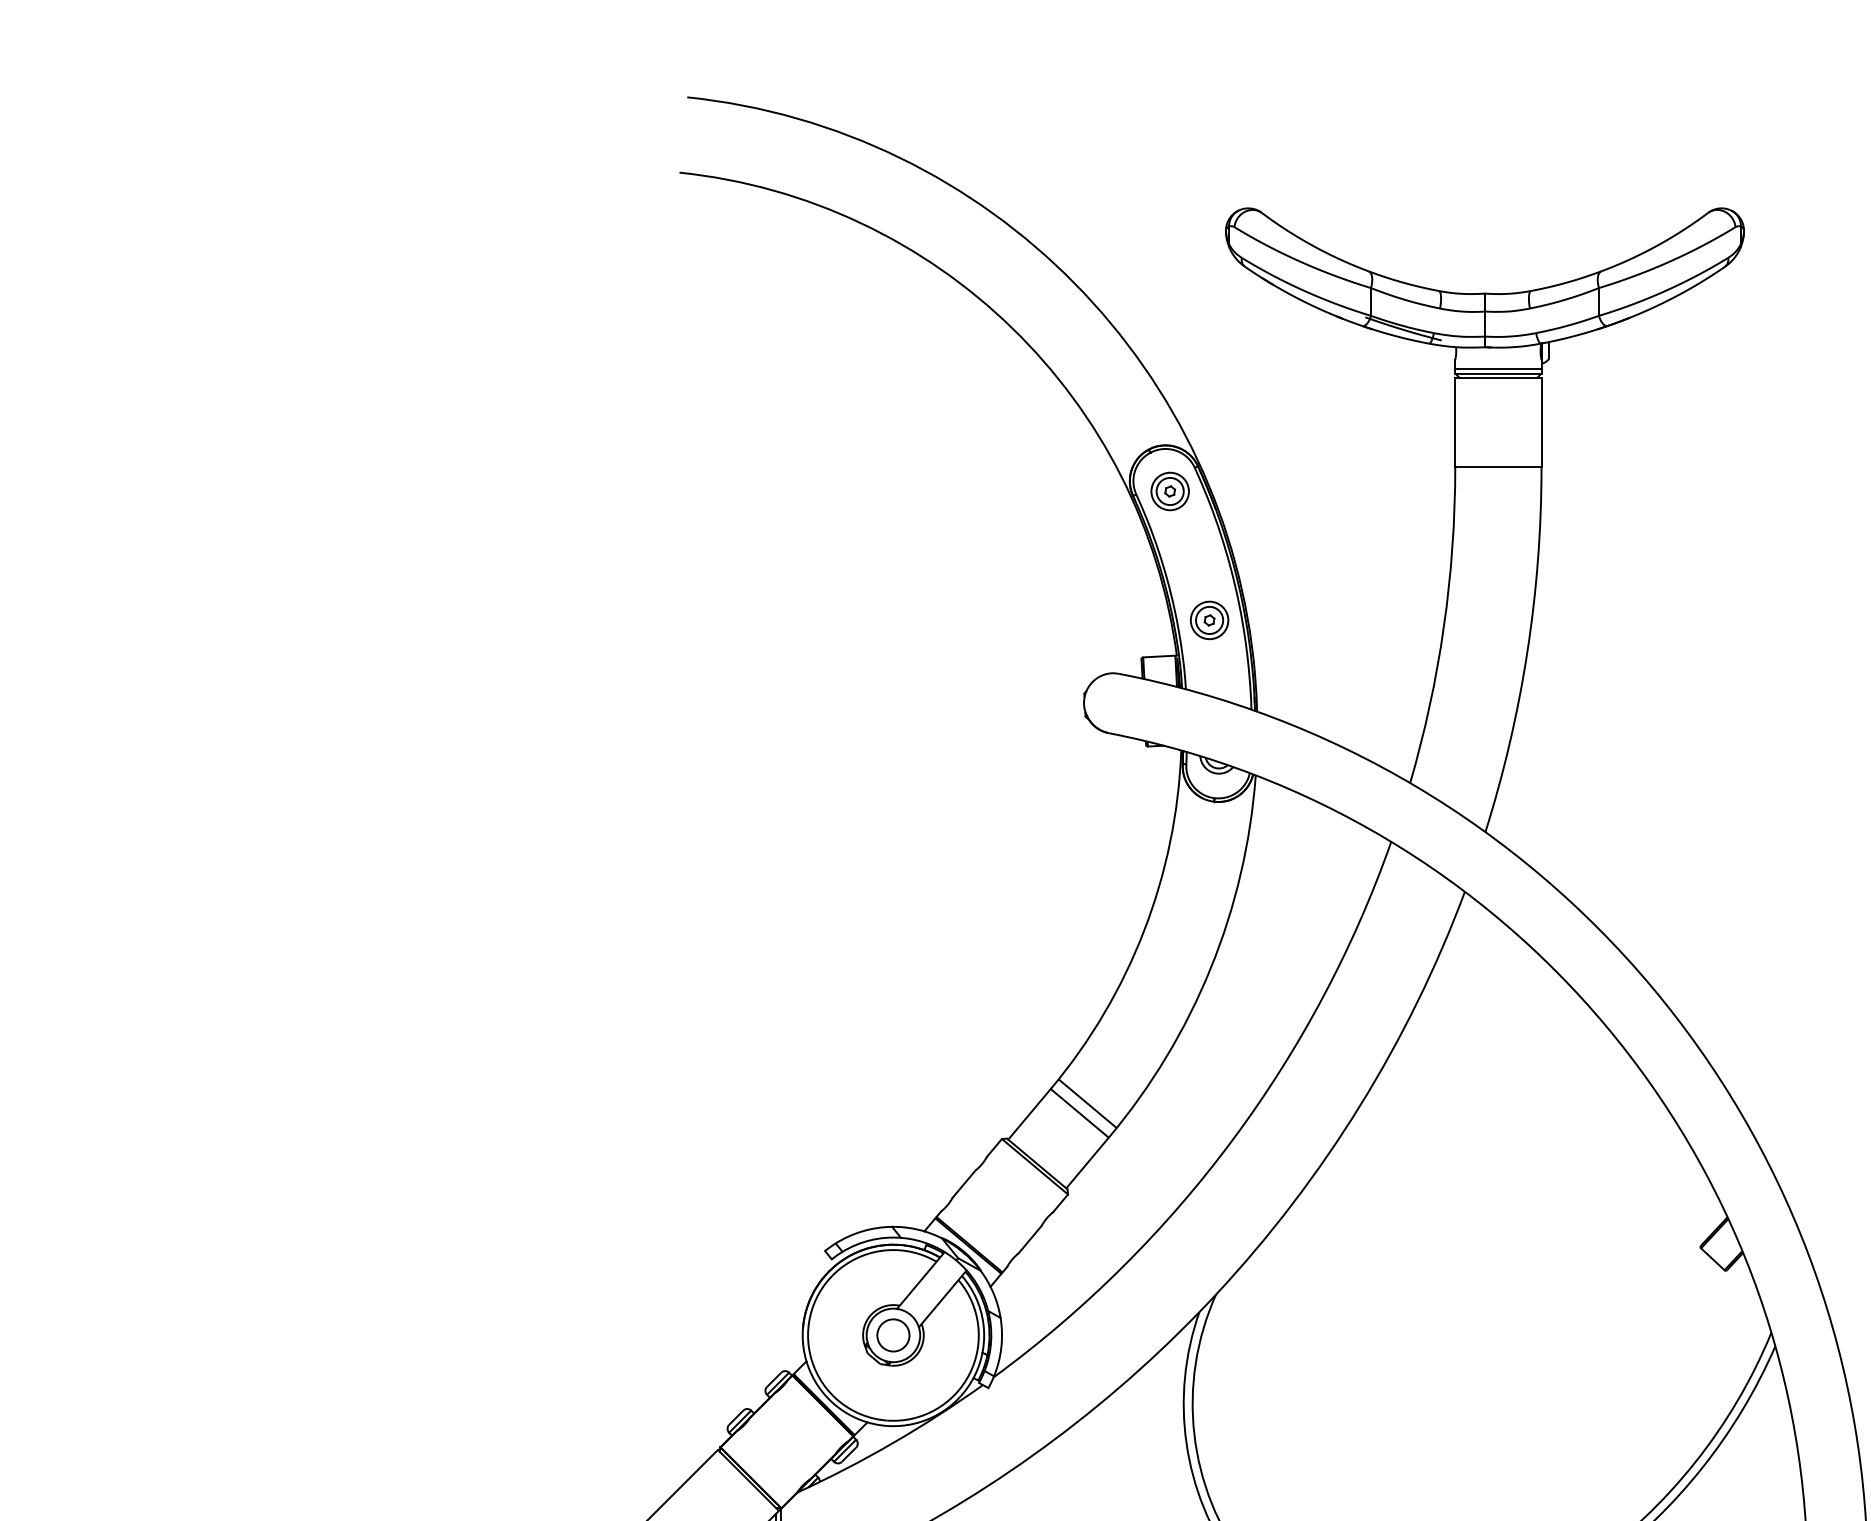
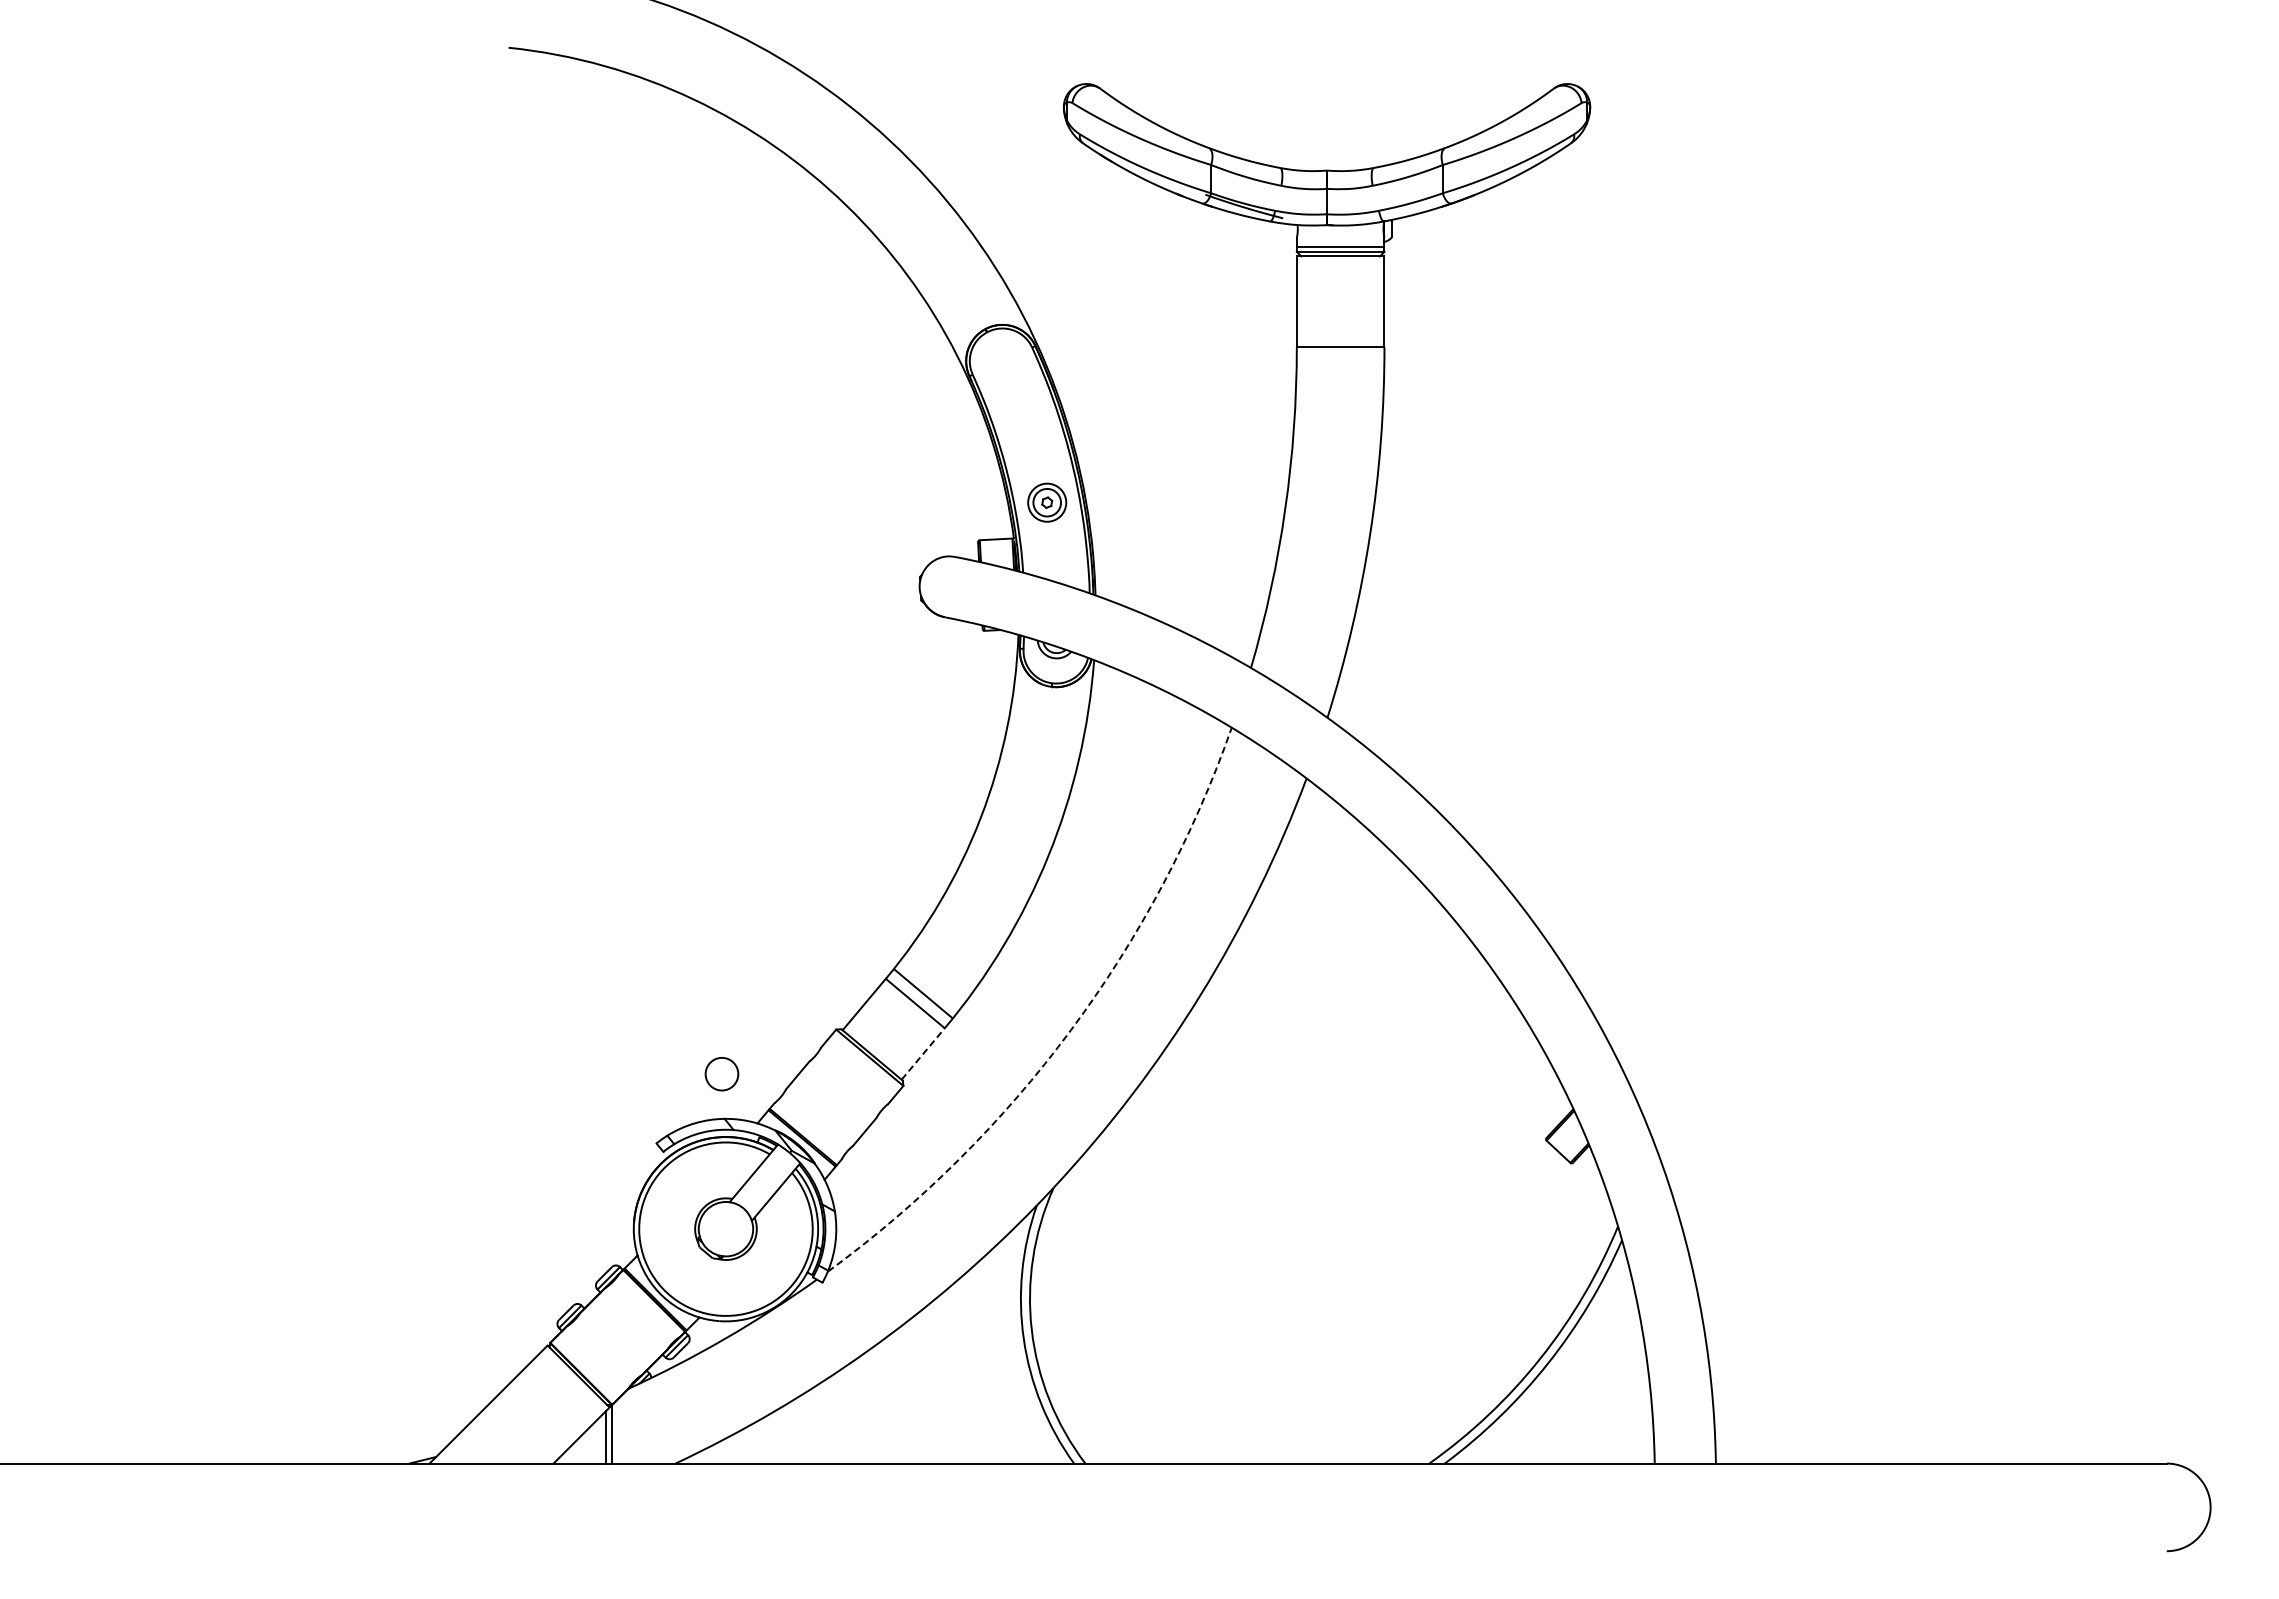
part: (1170, 491) -> (1007, 371), removed
arc: (1233, 1139) -> (1071, 1030), solid -> dashed
line: (1087, 1163) -> (923, 1054), solid -> dashed
circle: (892, 1335) -> (721, 1074), moved

